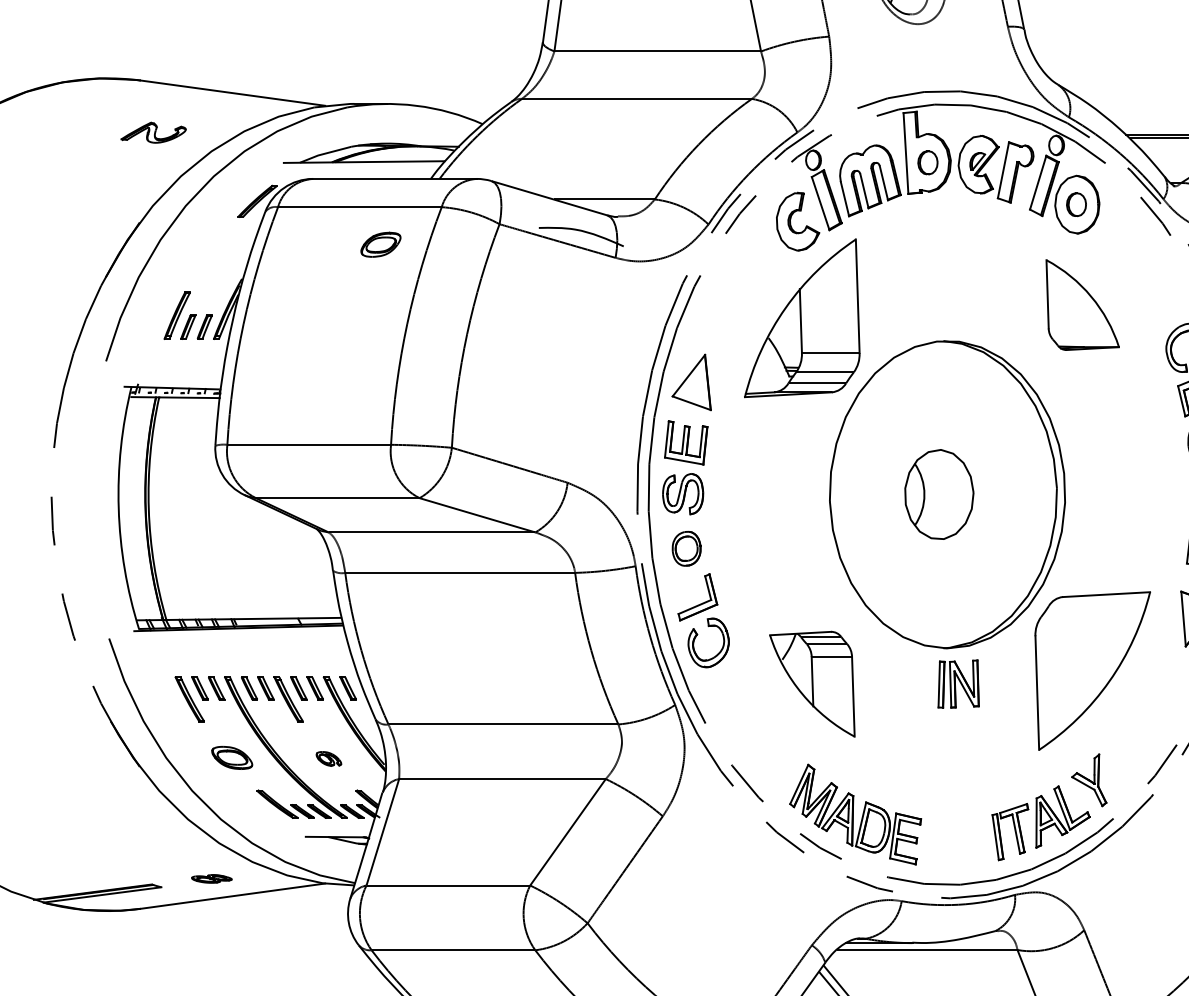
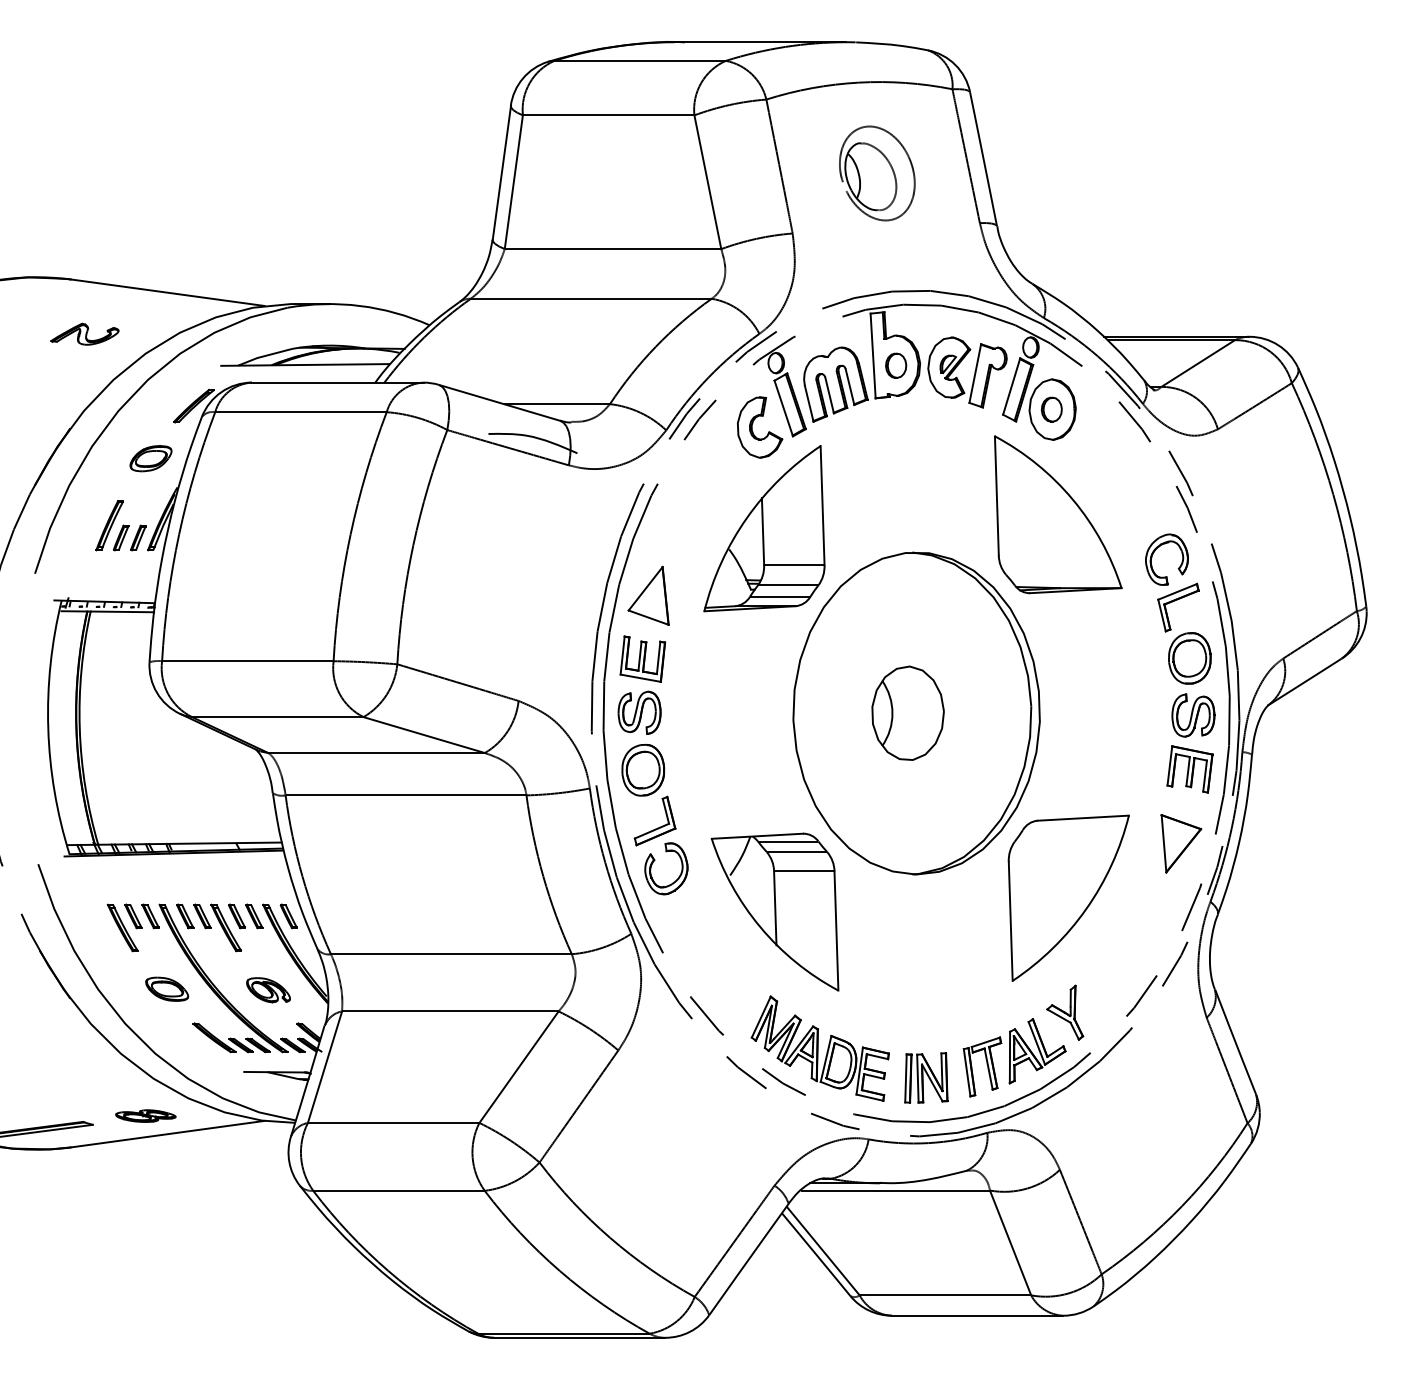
part: (380, 244) -> (150, 458), moved
part: (1082, 304) -> (1058, 514), size x1.67
part: (686, 548) -> (643, 769), size x1.43
part: (811, 683) -> (774, 911), size x1.43
part: (958, 683) -> (926, 1077), moved
part: (328, 759) -> (268, 990), size x1.67
part: (211, 878) -> (145, 1115), size x1.43

